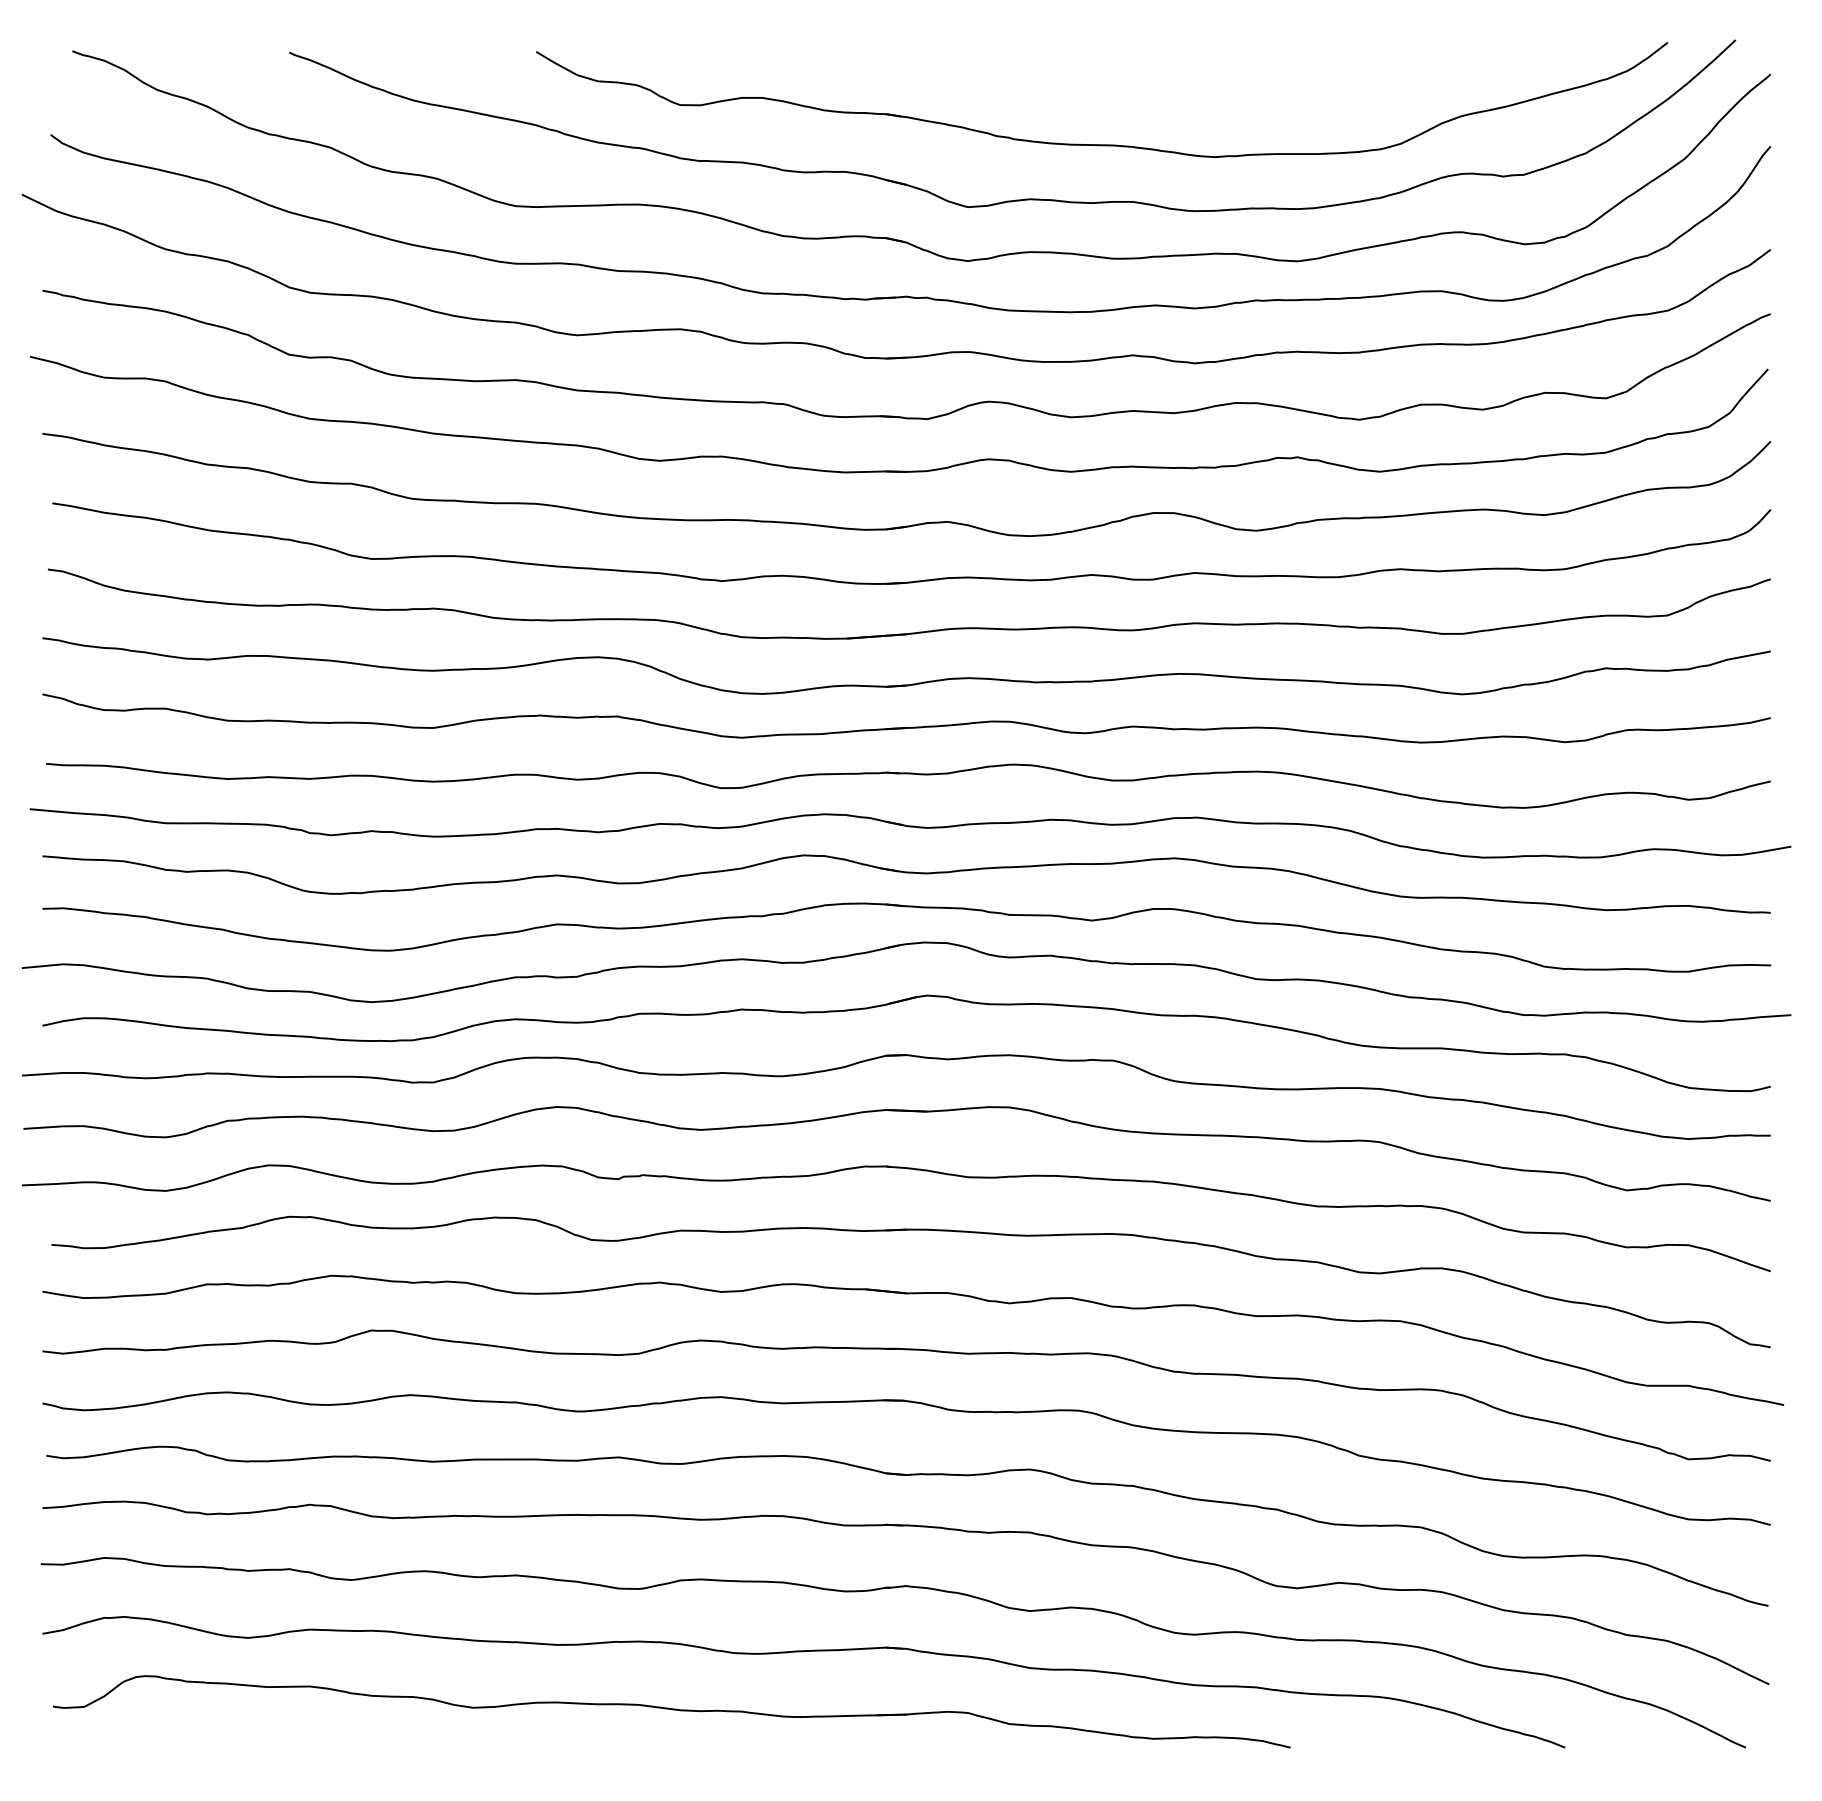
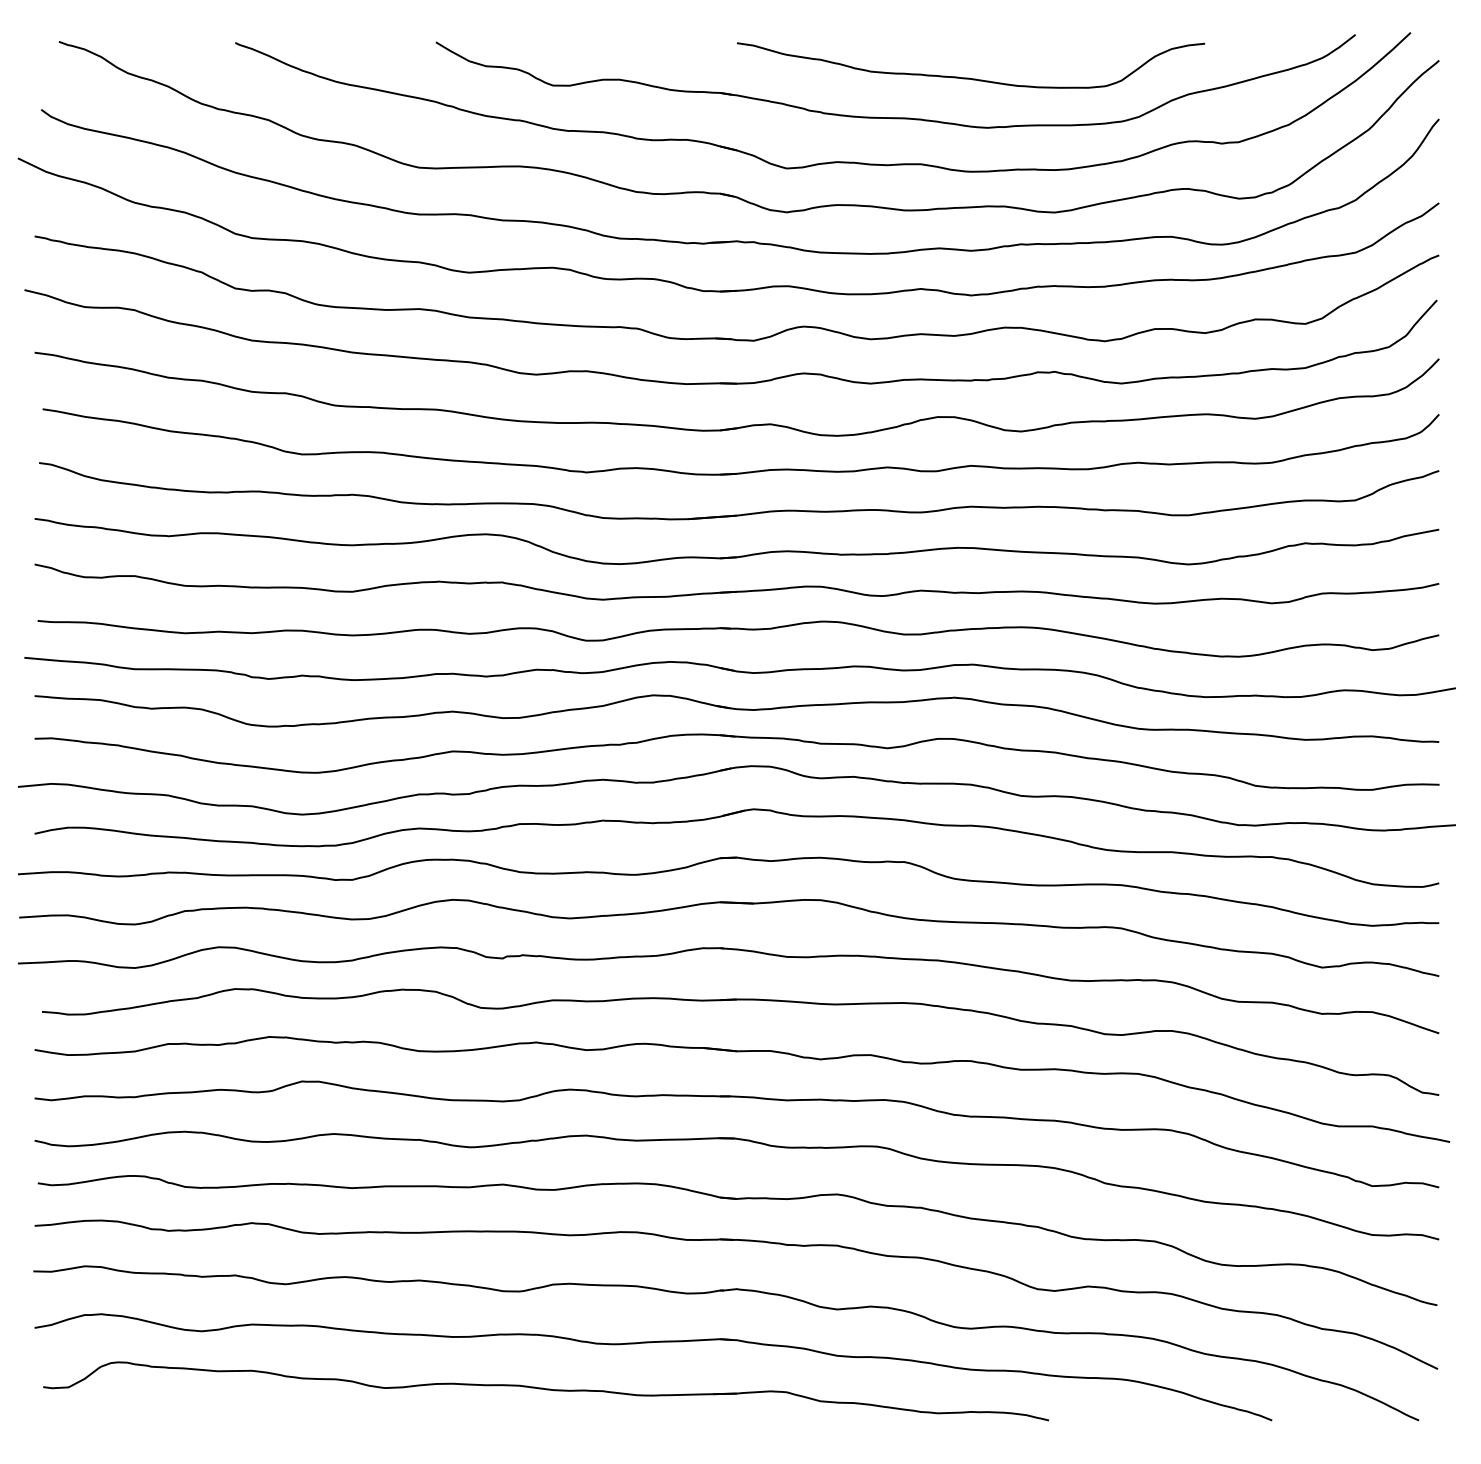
curve: (1192, 95) -> (969, 77), added

